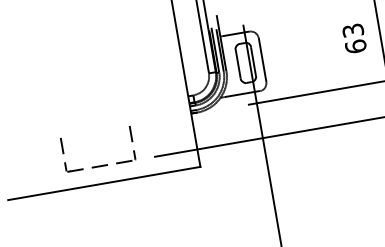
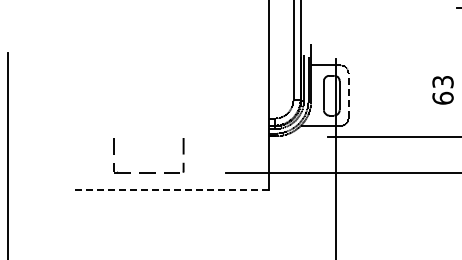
line: (262, 59) -> (348, 95), solid -> dashed
part: (100, 165) -> (148, 172), moved
line: (104, 183) -> (171, 190), solid -> dashed

